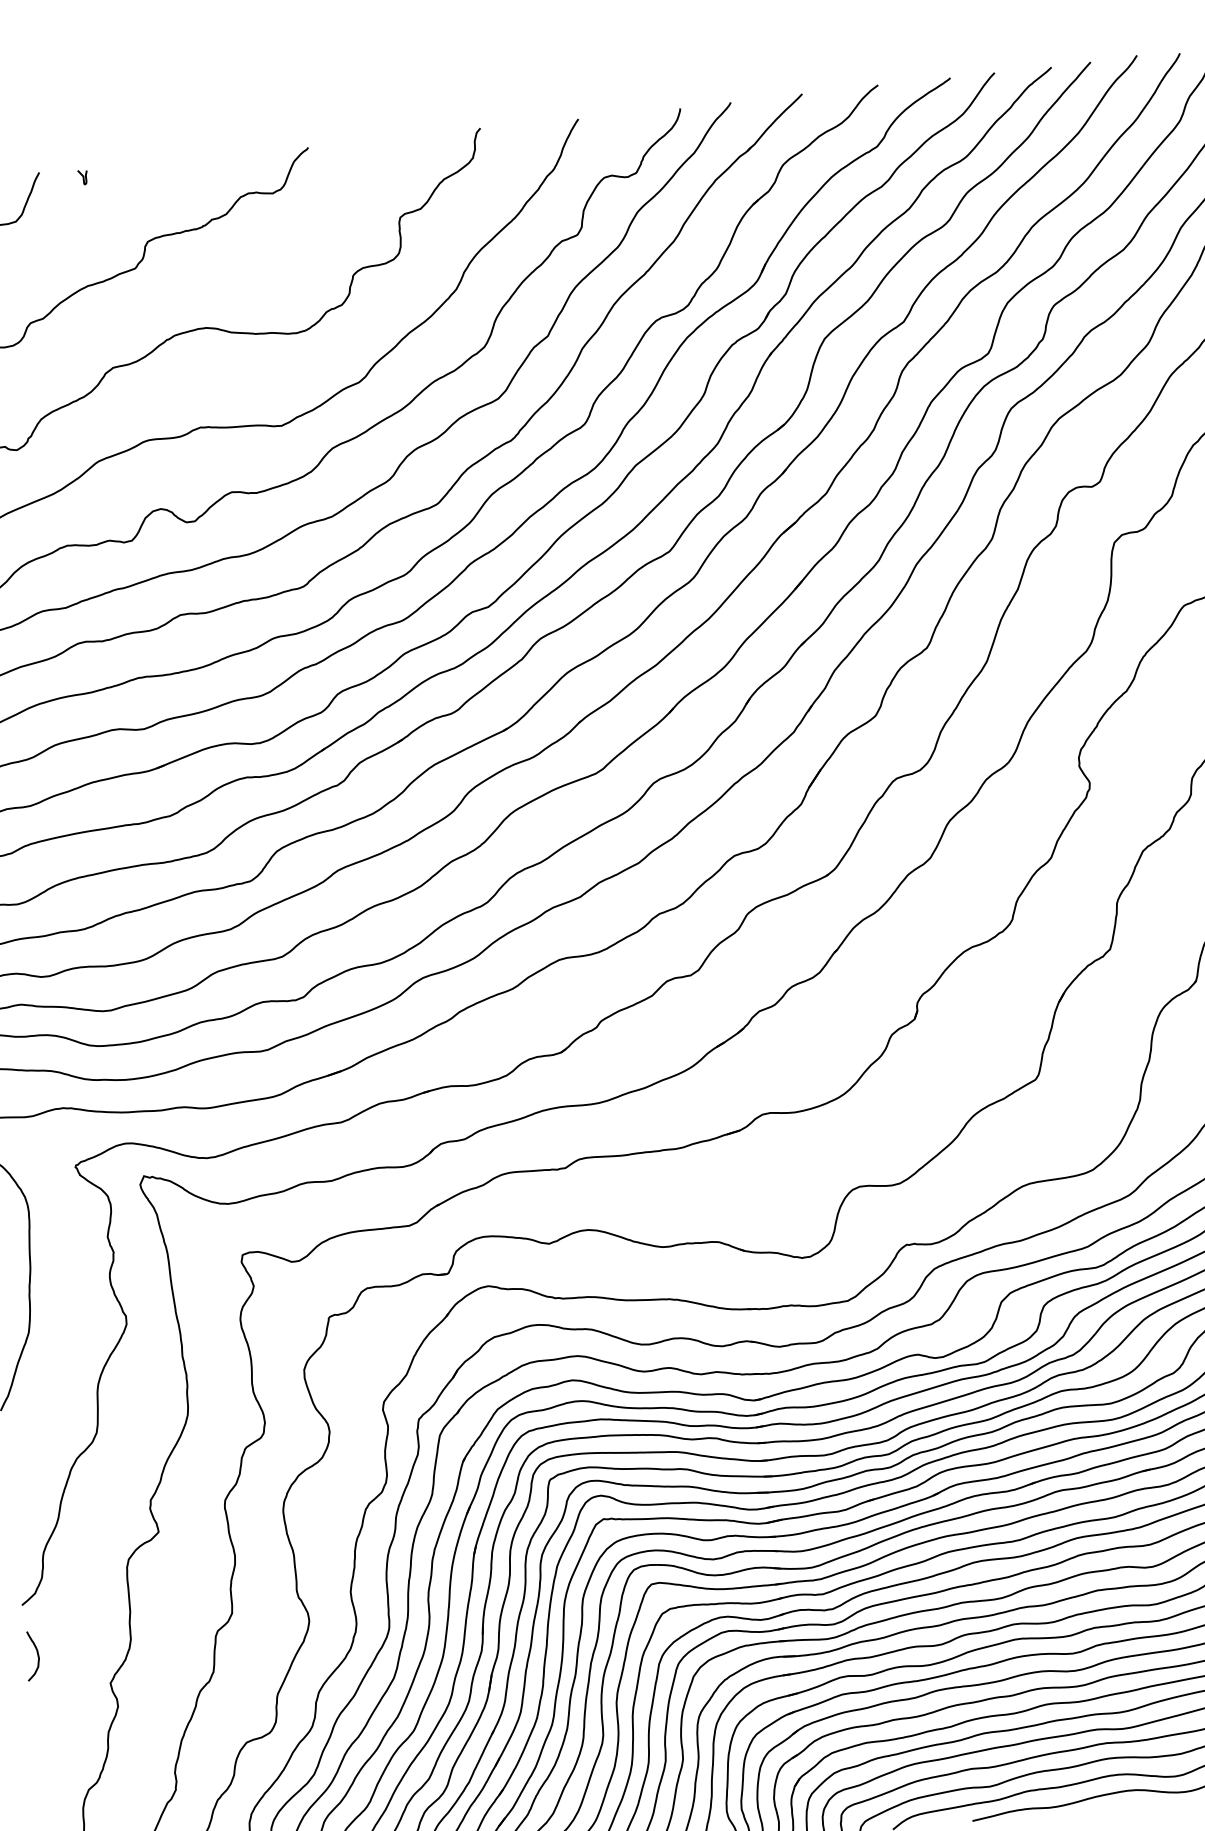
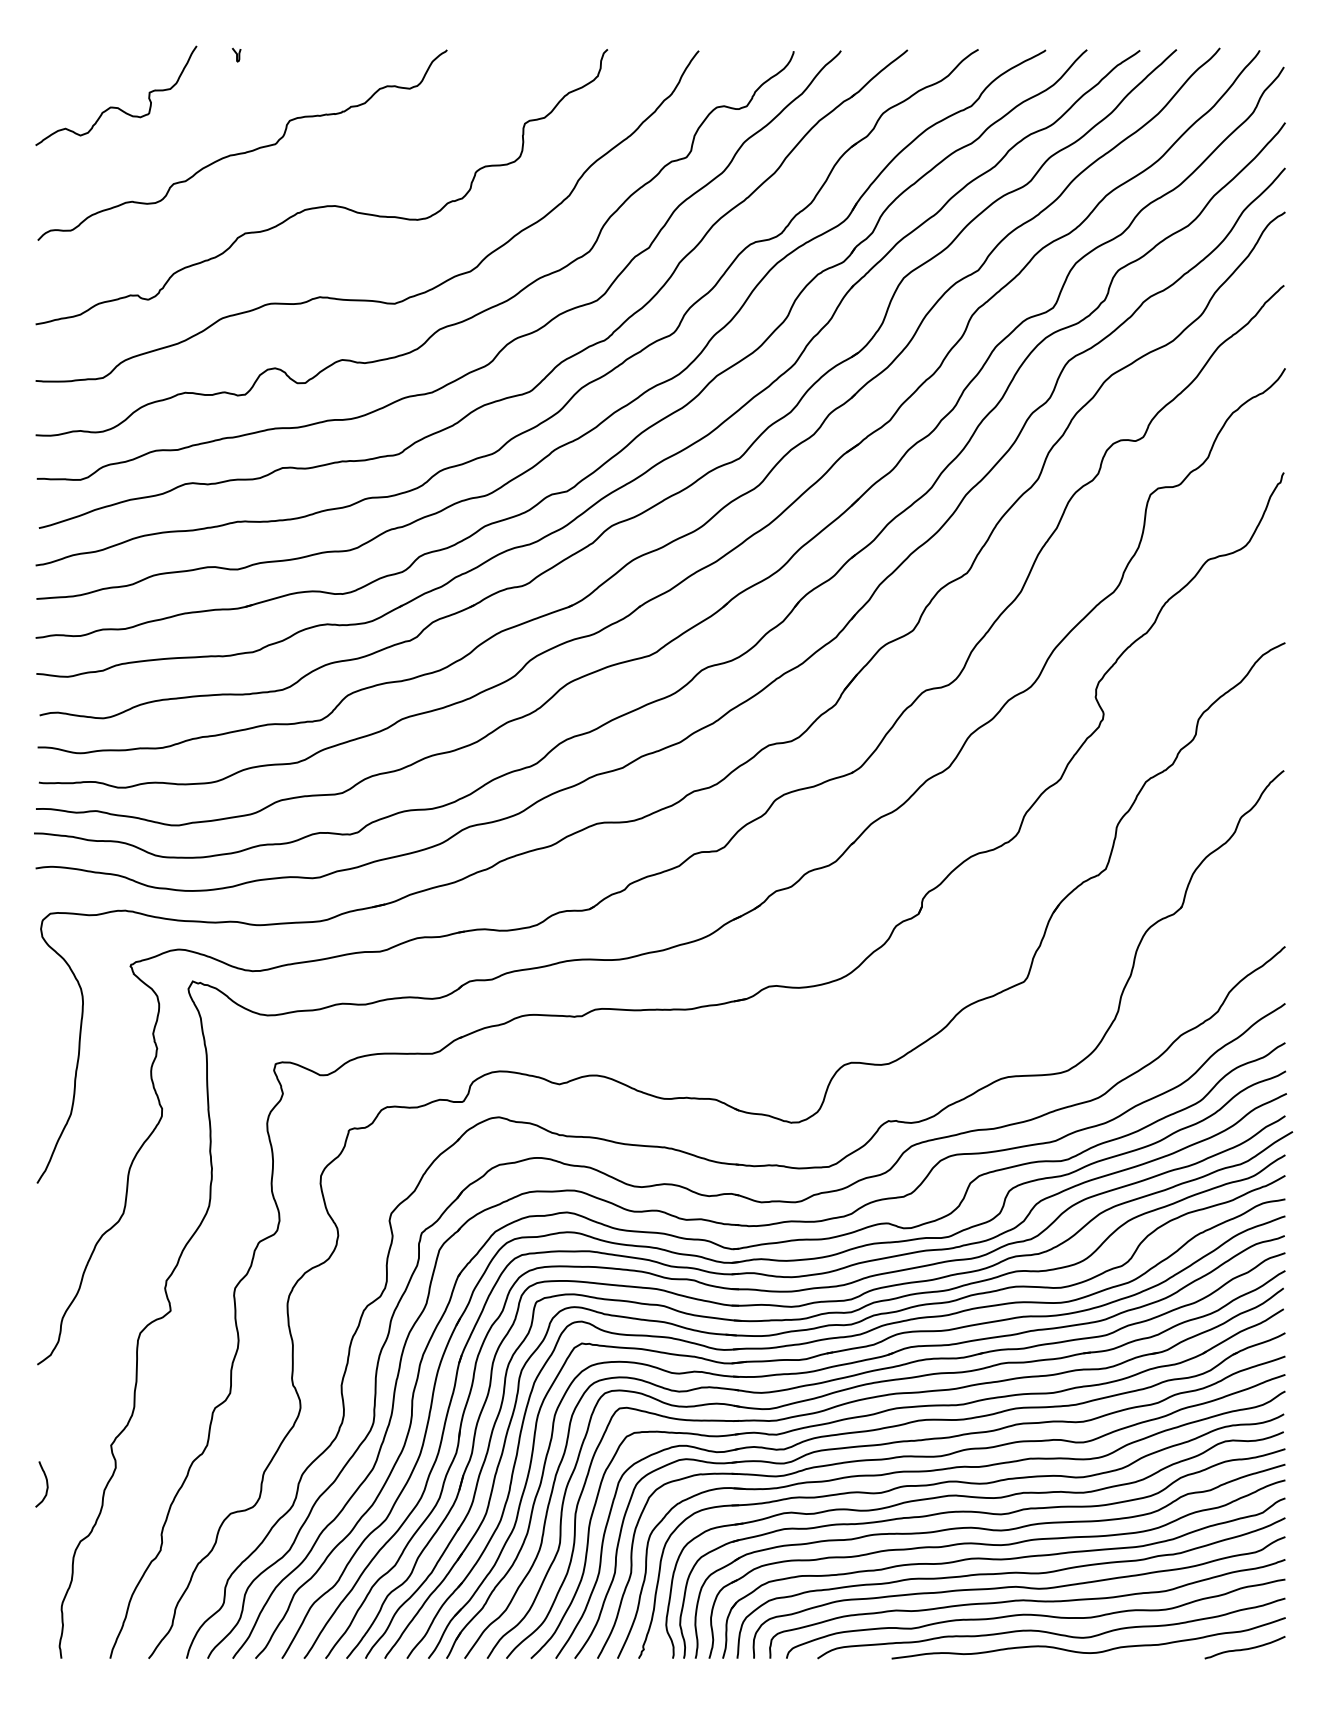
curve: (37, 1655) -> (46, 1484), moved

